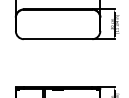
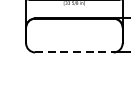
line: (58, 39) -> (74, 52), solid -> dashed

